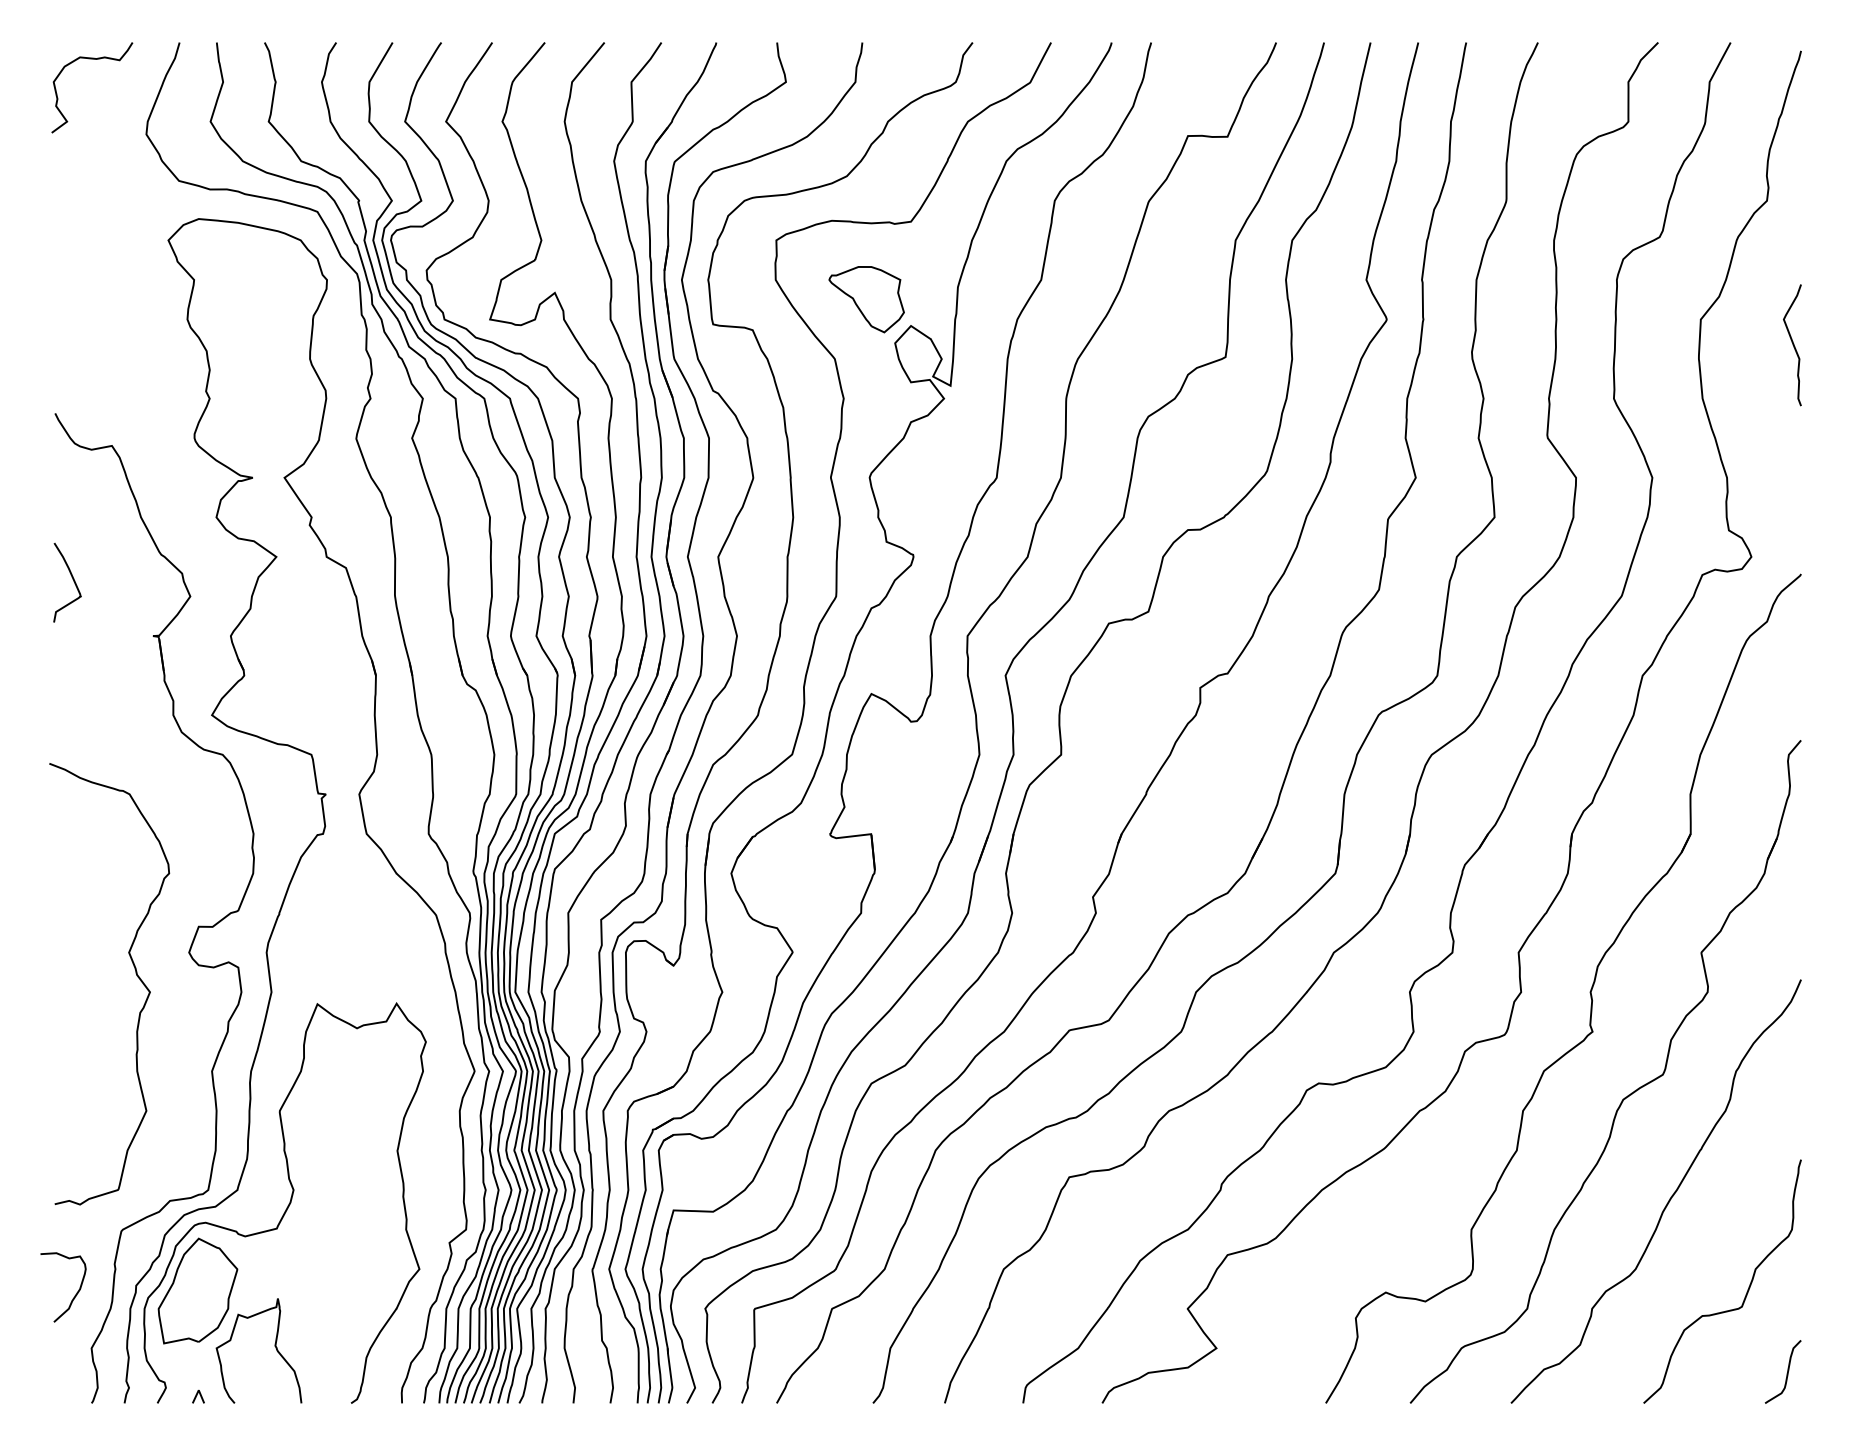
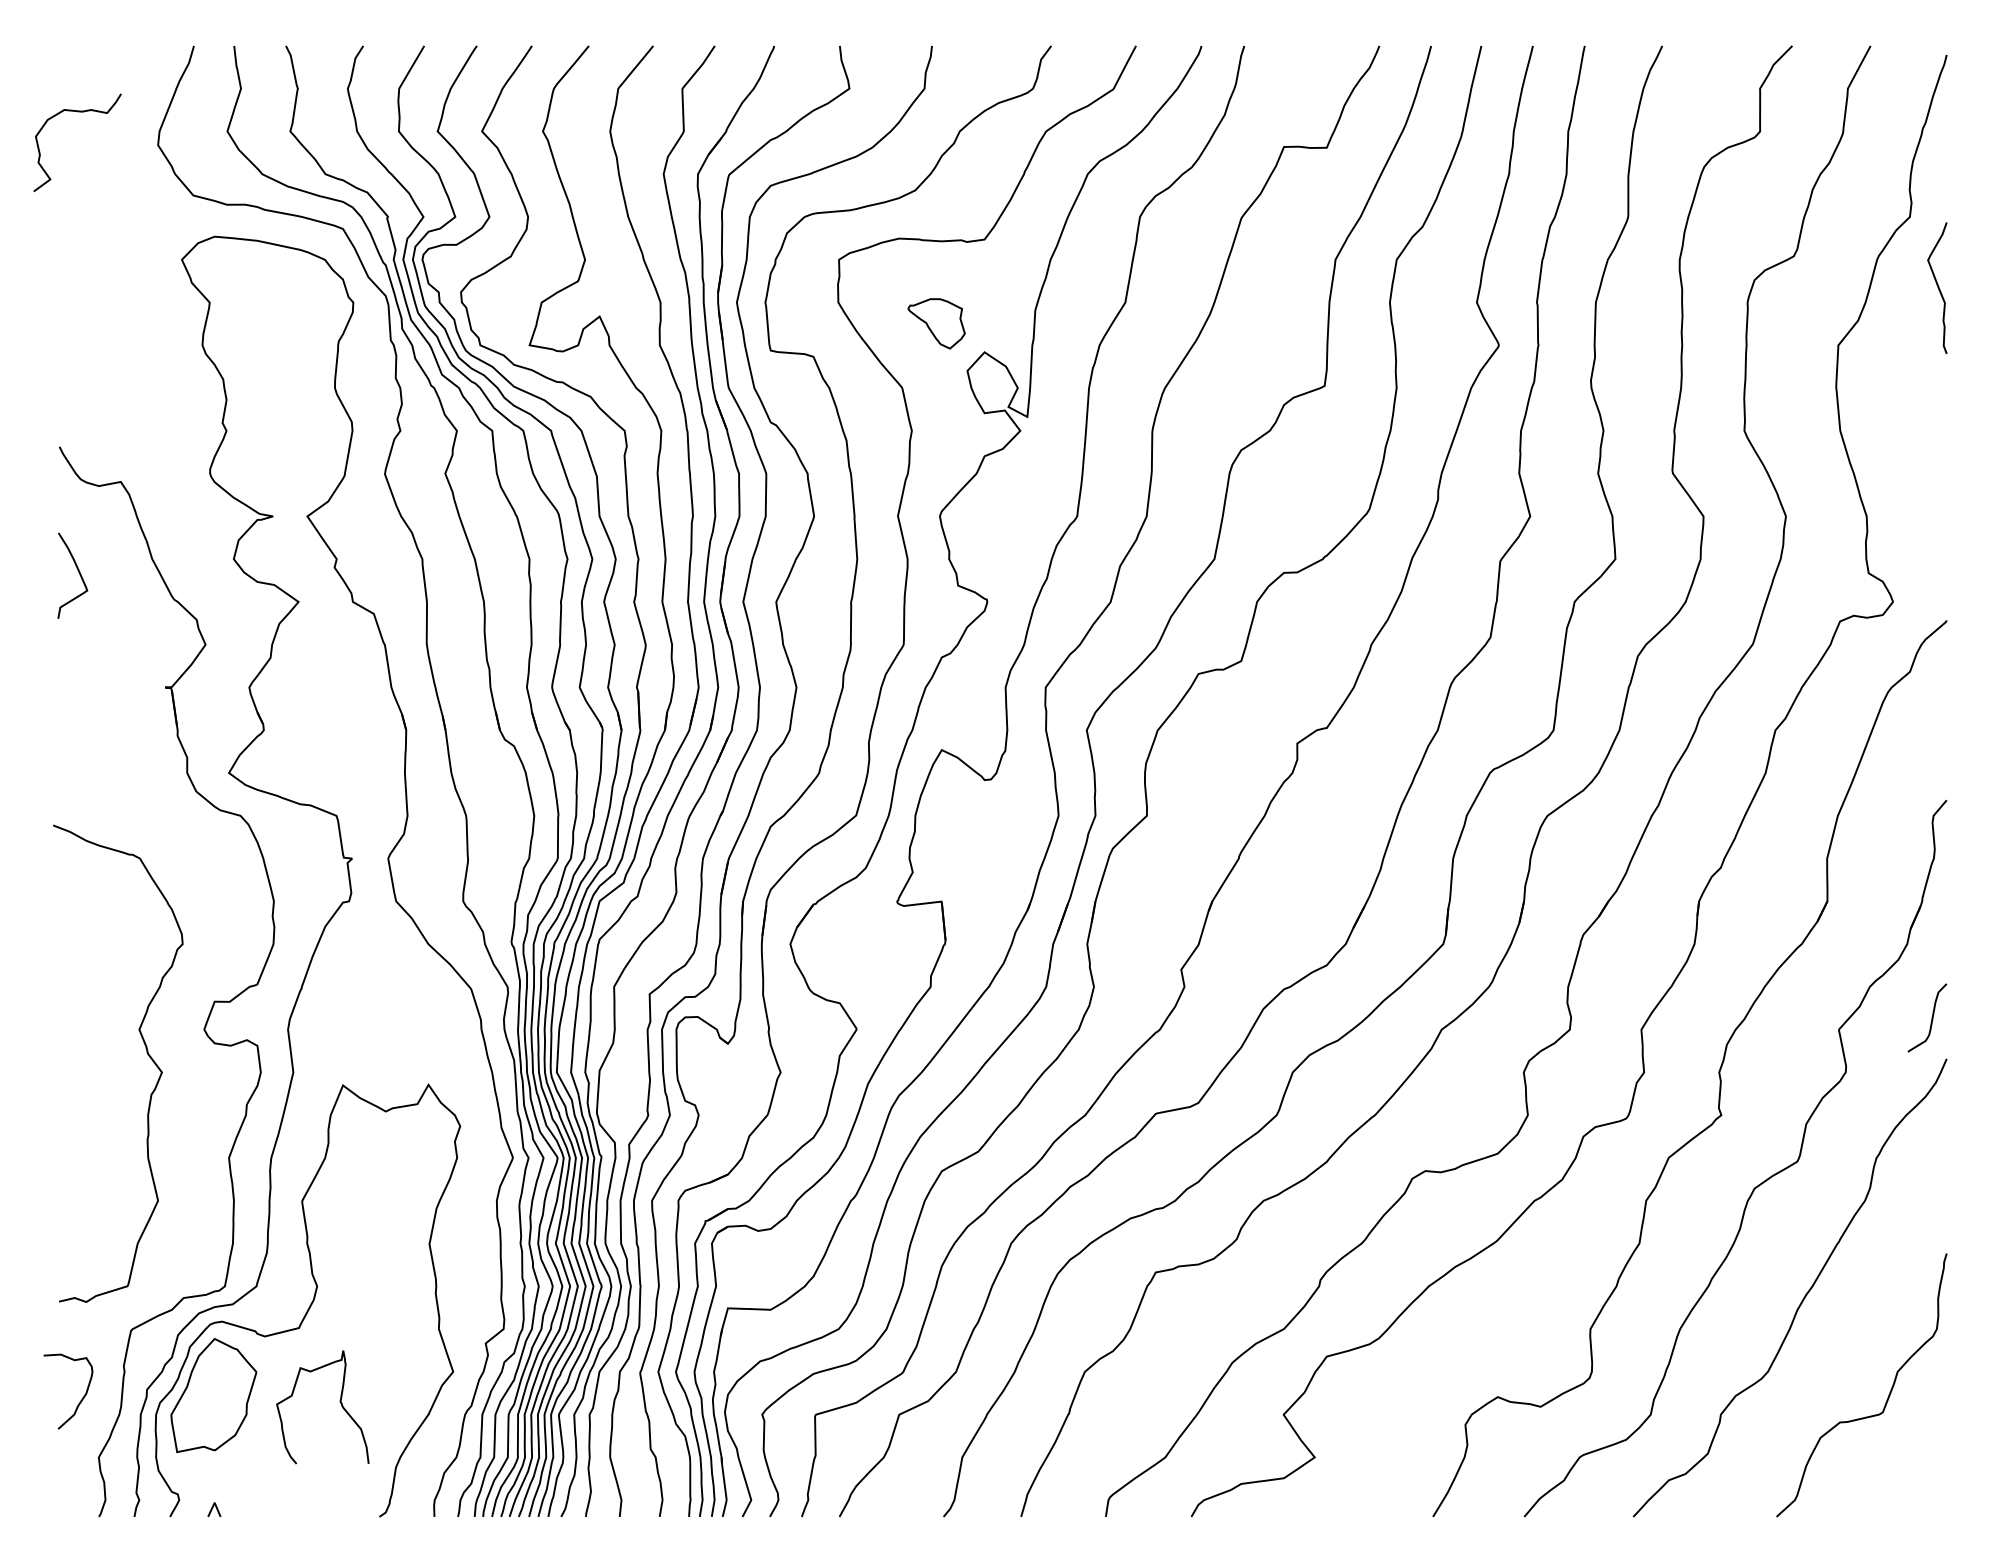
curve: (92, 59) -> (77, 112), moved
part: (866, 299) -> (936, 323), size x0.7
curve: (1792, 344) -> (1937, 287), moved
curve: (72, 579) -> (78, 572), moved
curve: (274, 1346) -> (339, 1402), moved
curve: (1786, 1371) -> (1931, 1017), moved

